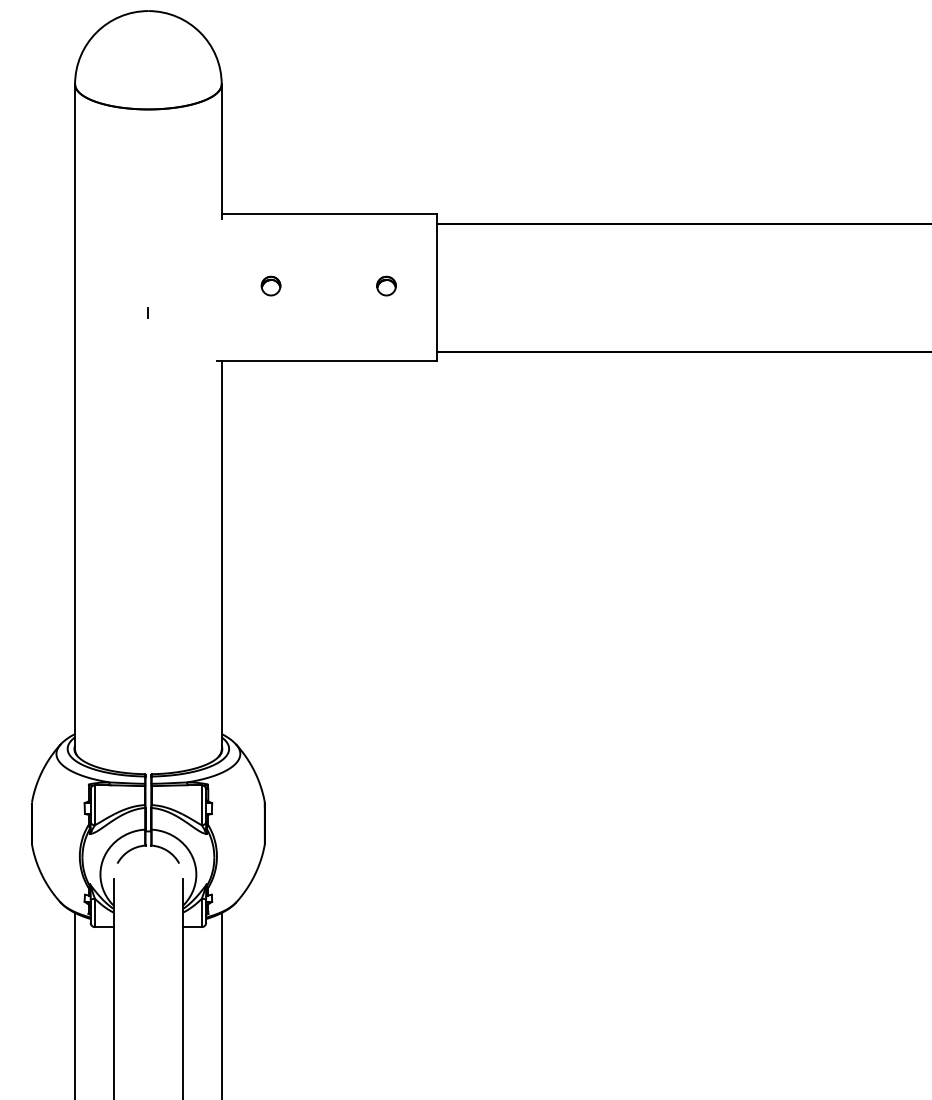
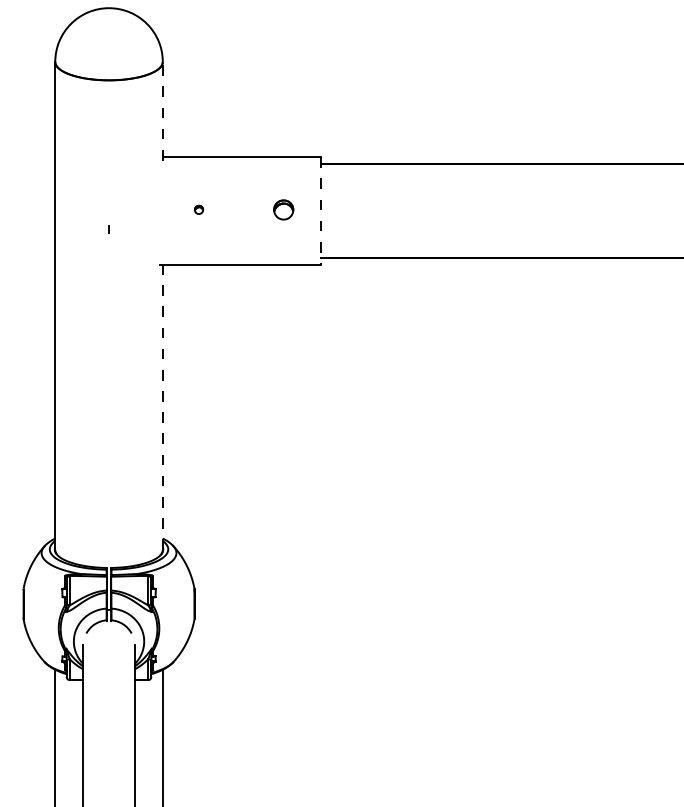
line: (221, 151) -> (162, 111), solid -> dashed
part: (270, 285) -> (198, 209), size x0.6
part: (386, 285) -> (283, 209), size x1.4
line: (437, 287) -> (321, 210), solid -> dashed
line: (221, 554) -> (162, 406), solid -> dashed

